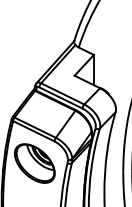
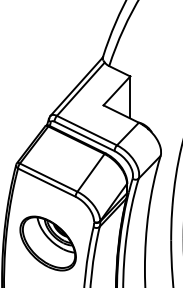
part: (34, 163) -> (47, 243), moved

